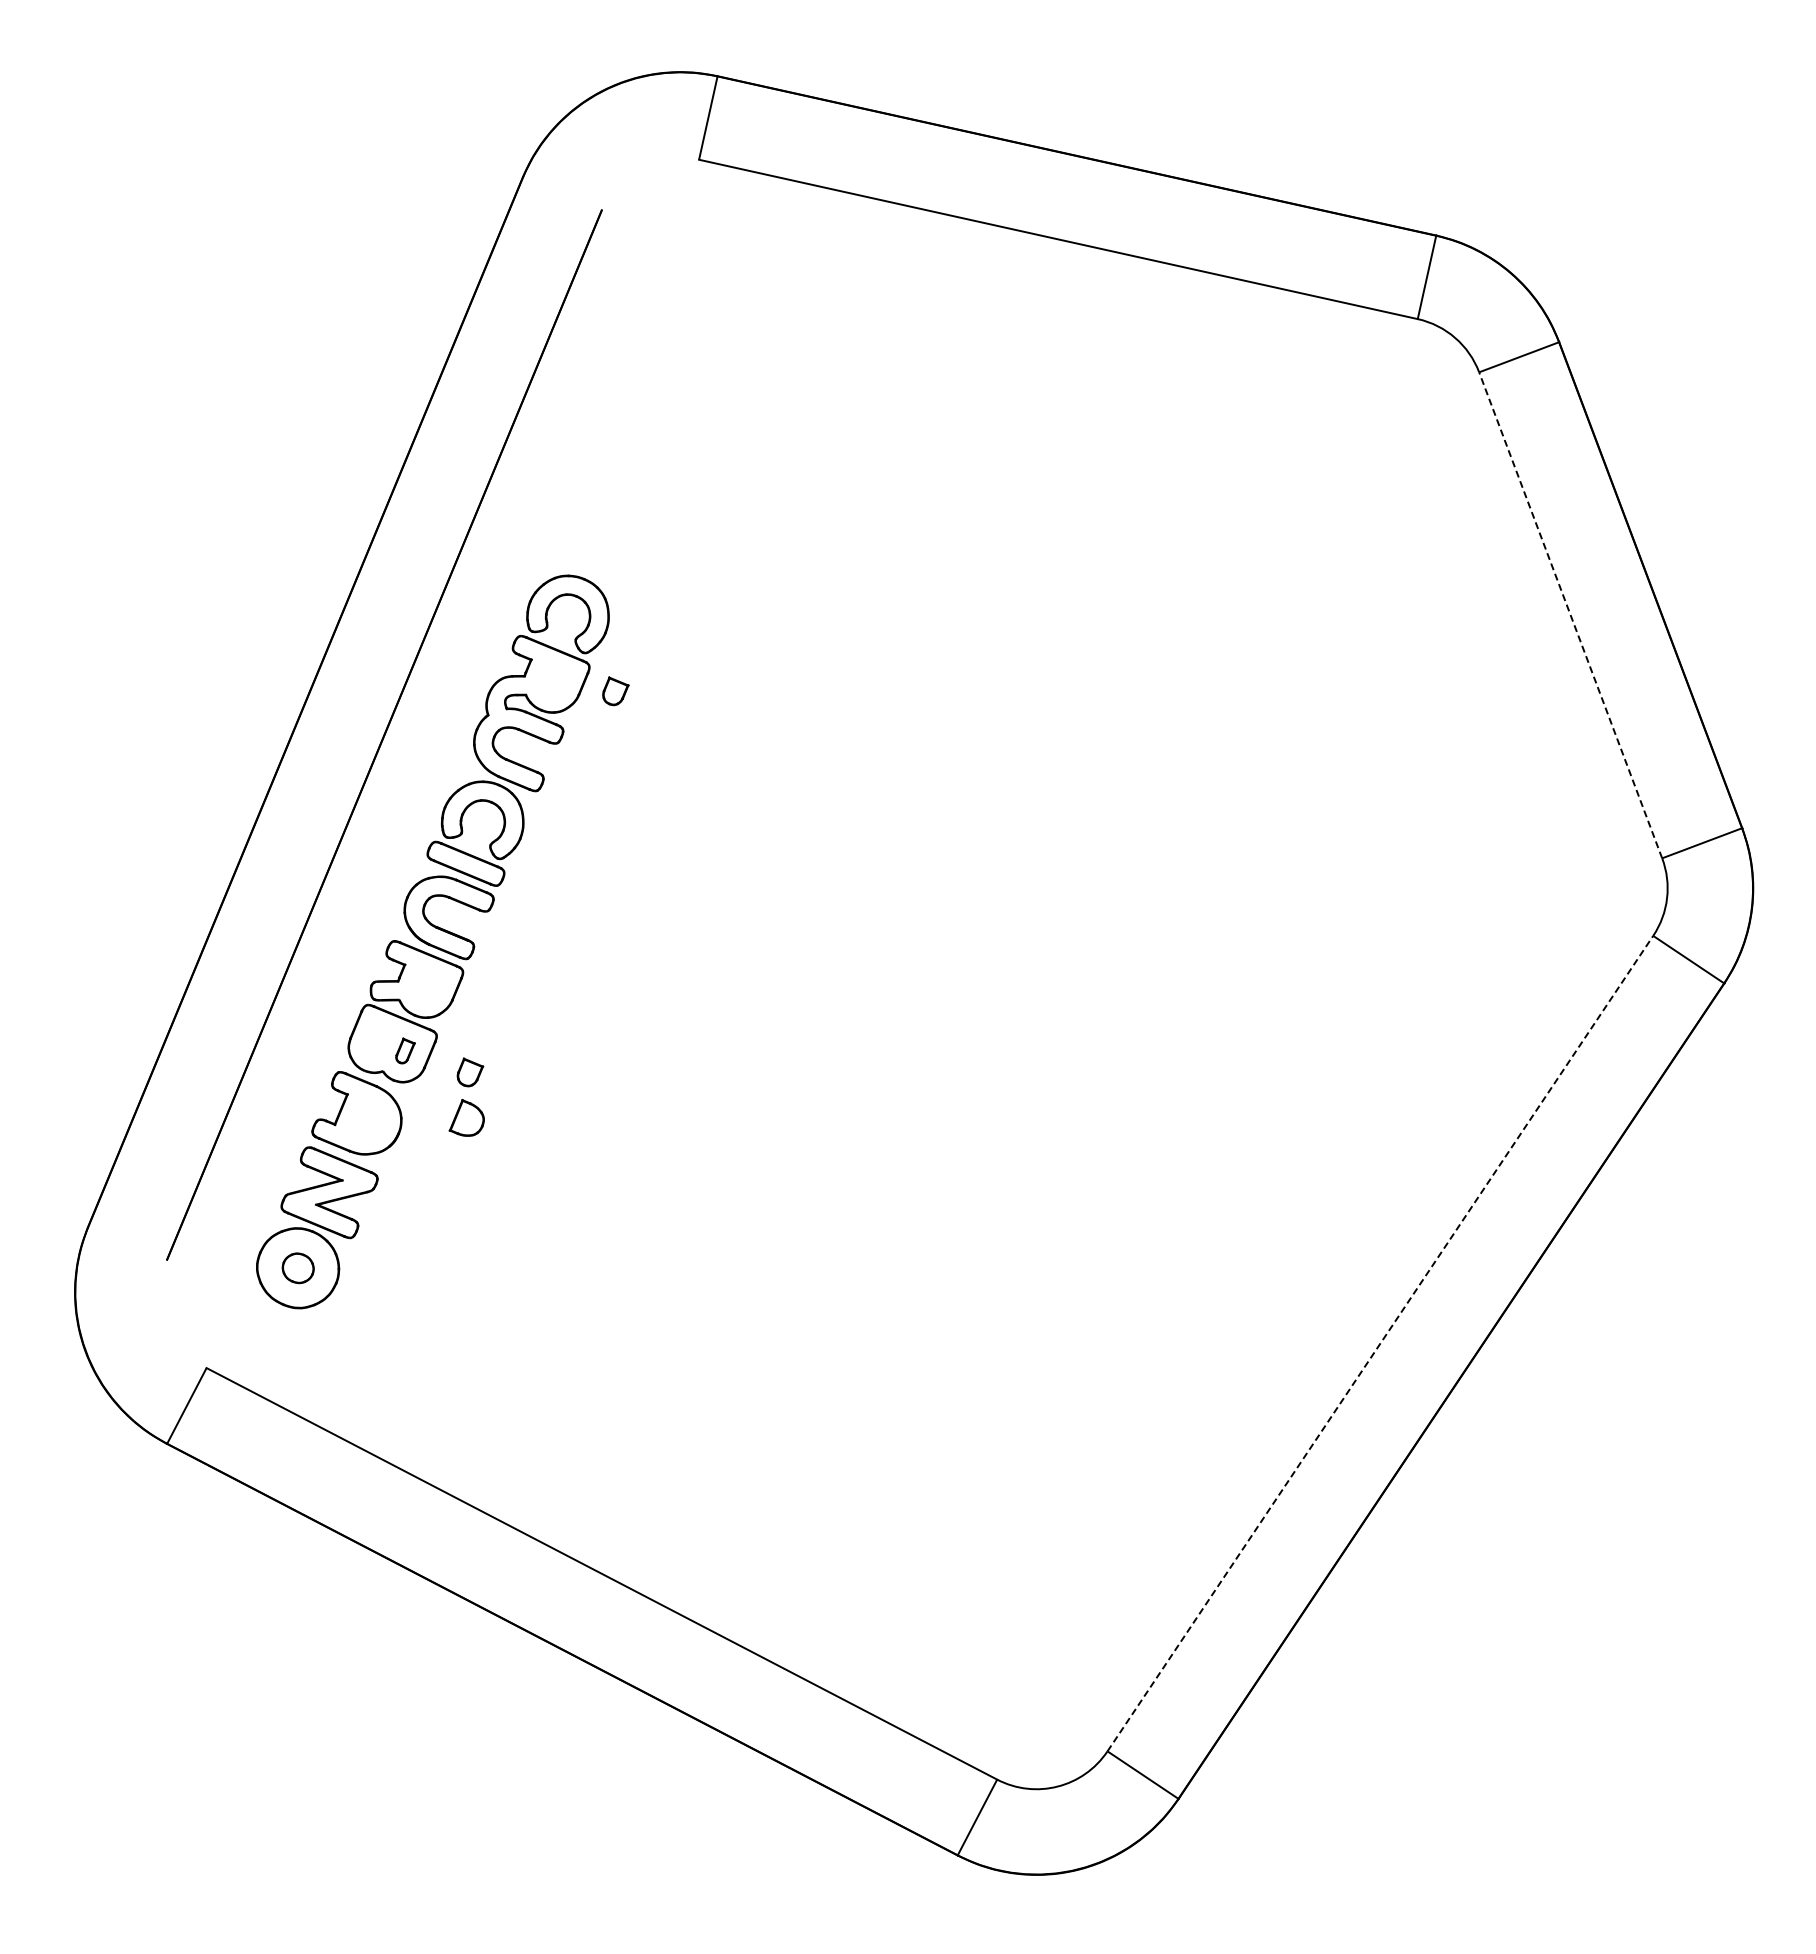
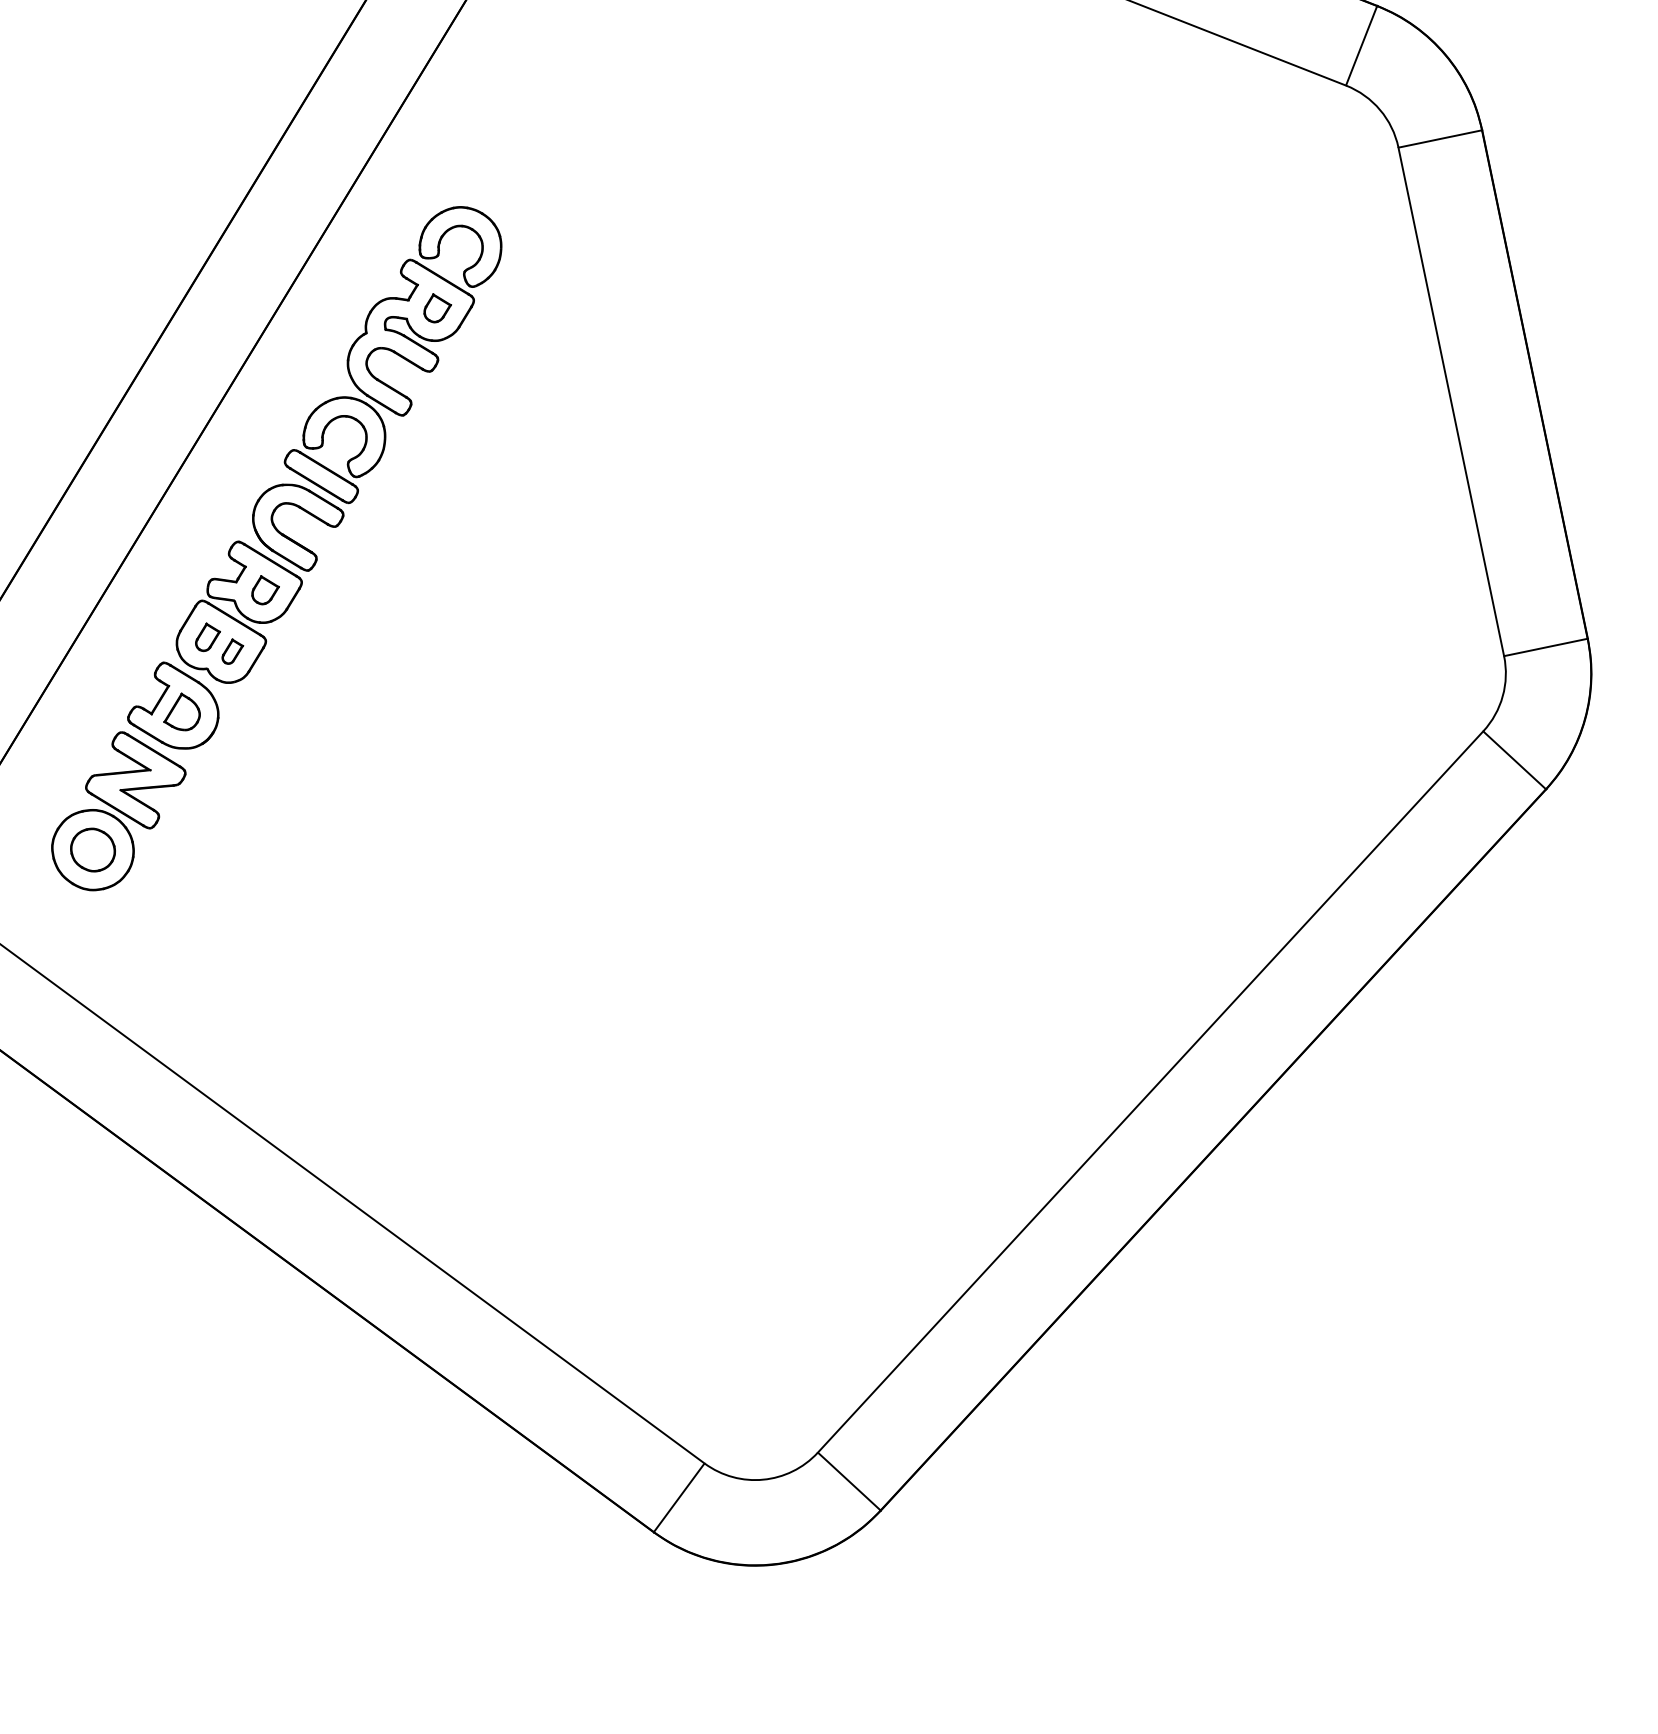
line: (1570, 615) -> (1451, 402), dashed -> solid
part: (615, 691) -> (437, 309), moved
part: (378, 1040) -> (207, 637), added
part: (470, 1072) -> (265, 590), moved
part: (466, 1117) -> (182, 711), moved
part: (298, 1268) -> (93, 850), size x1.43
line: (1380, 1343) -> (1150, 1091), dashed -> solid

